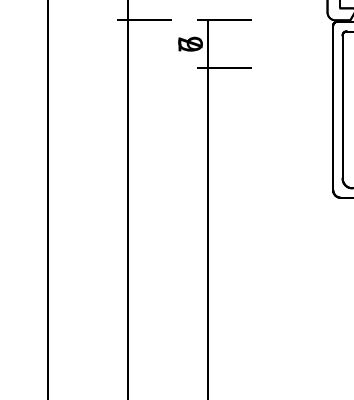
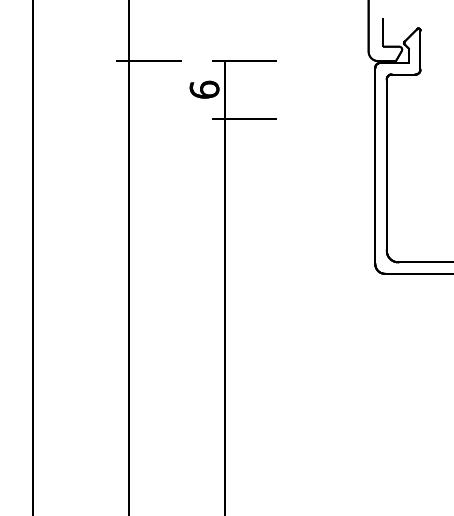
text: (190, 44) -> (204, 89), 7 -> 6

